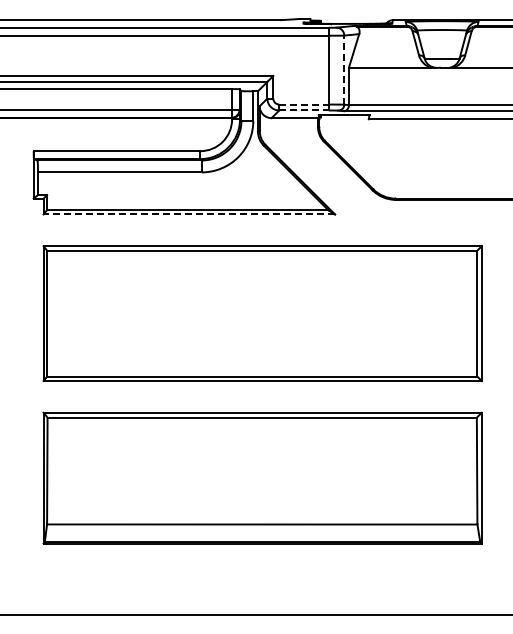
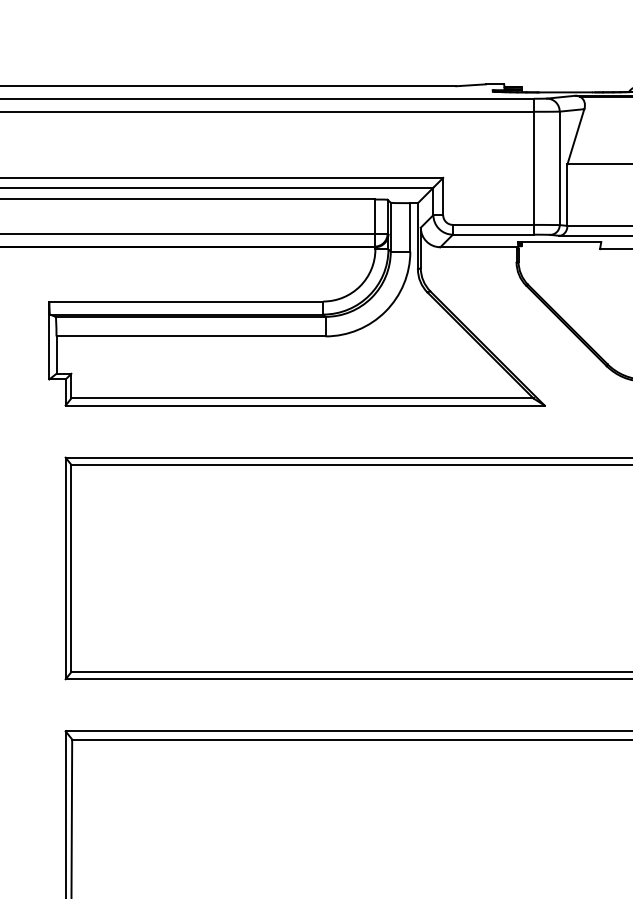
line: (344, 70) -> (560, 168), dashed -> solid
line: (303, 104) -> (492, 224), dashed -> solid
line: (303, 110) -> (492, 234), dashed -> solid
line: (189, 214) -> (305, 405), dashed -> solid

